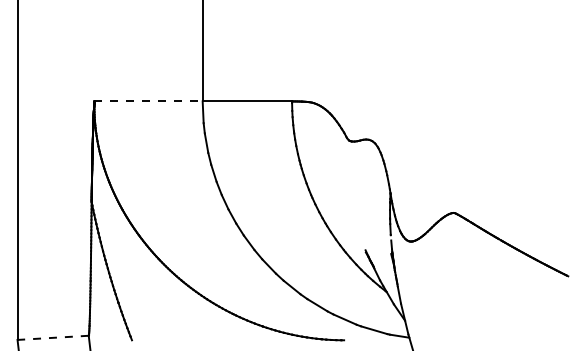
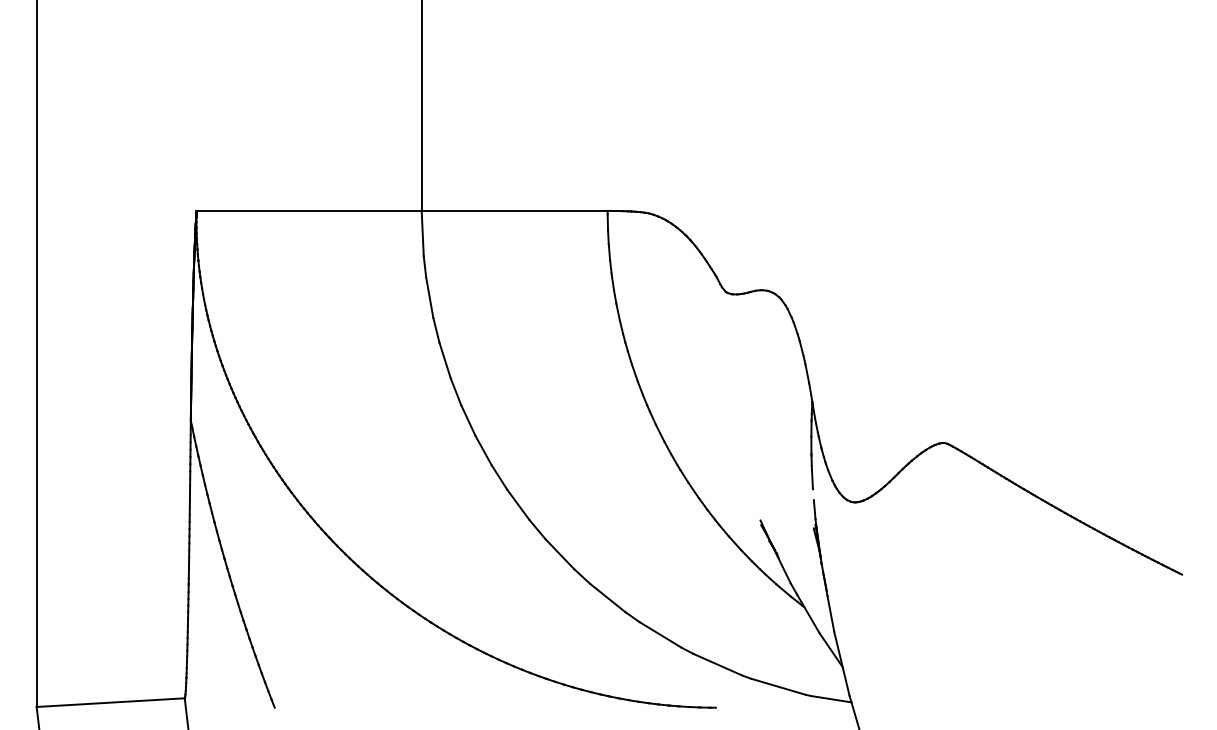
line: (149, 101) -> (311, 211), dashed -> solid
line: (53, 337) -> (111, 701), dashed -> solid

